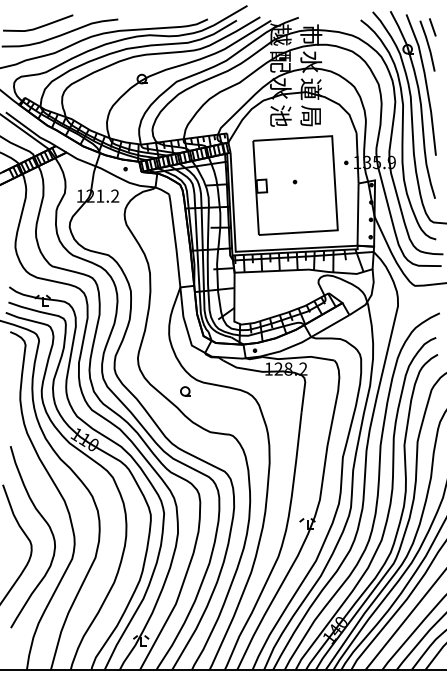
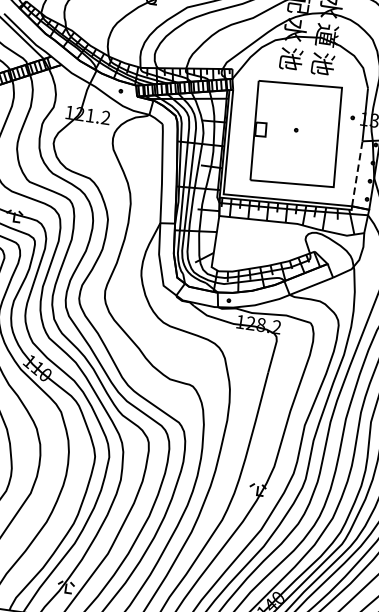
text: (311, 116) -> (323, 64), 局 -> 池
line: (358, 214) -> (357, 173), solid -> dashed
part: (185, 391) -> (150, 332), removed

